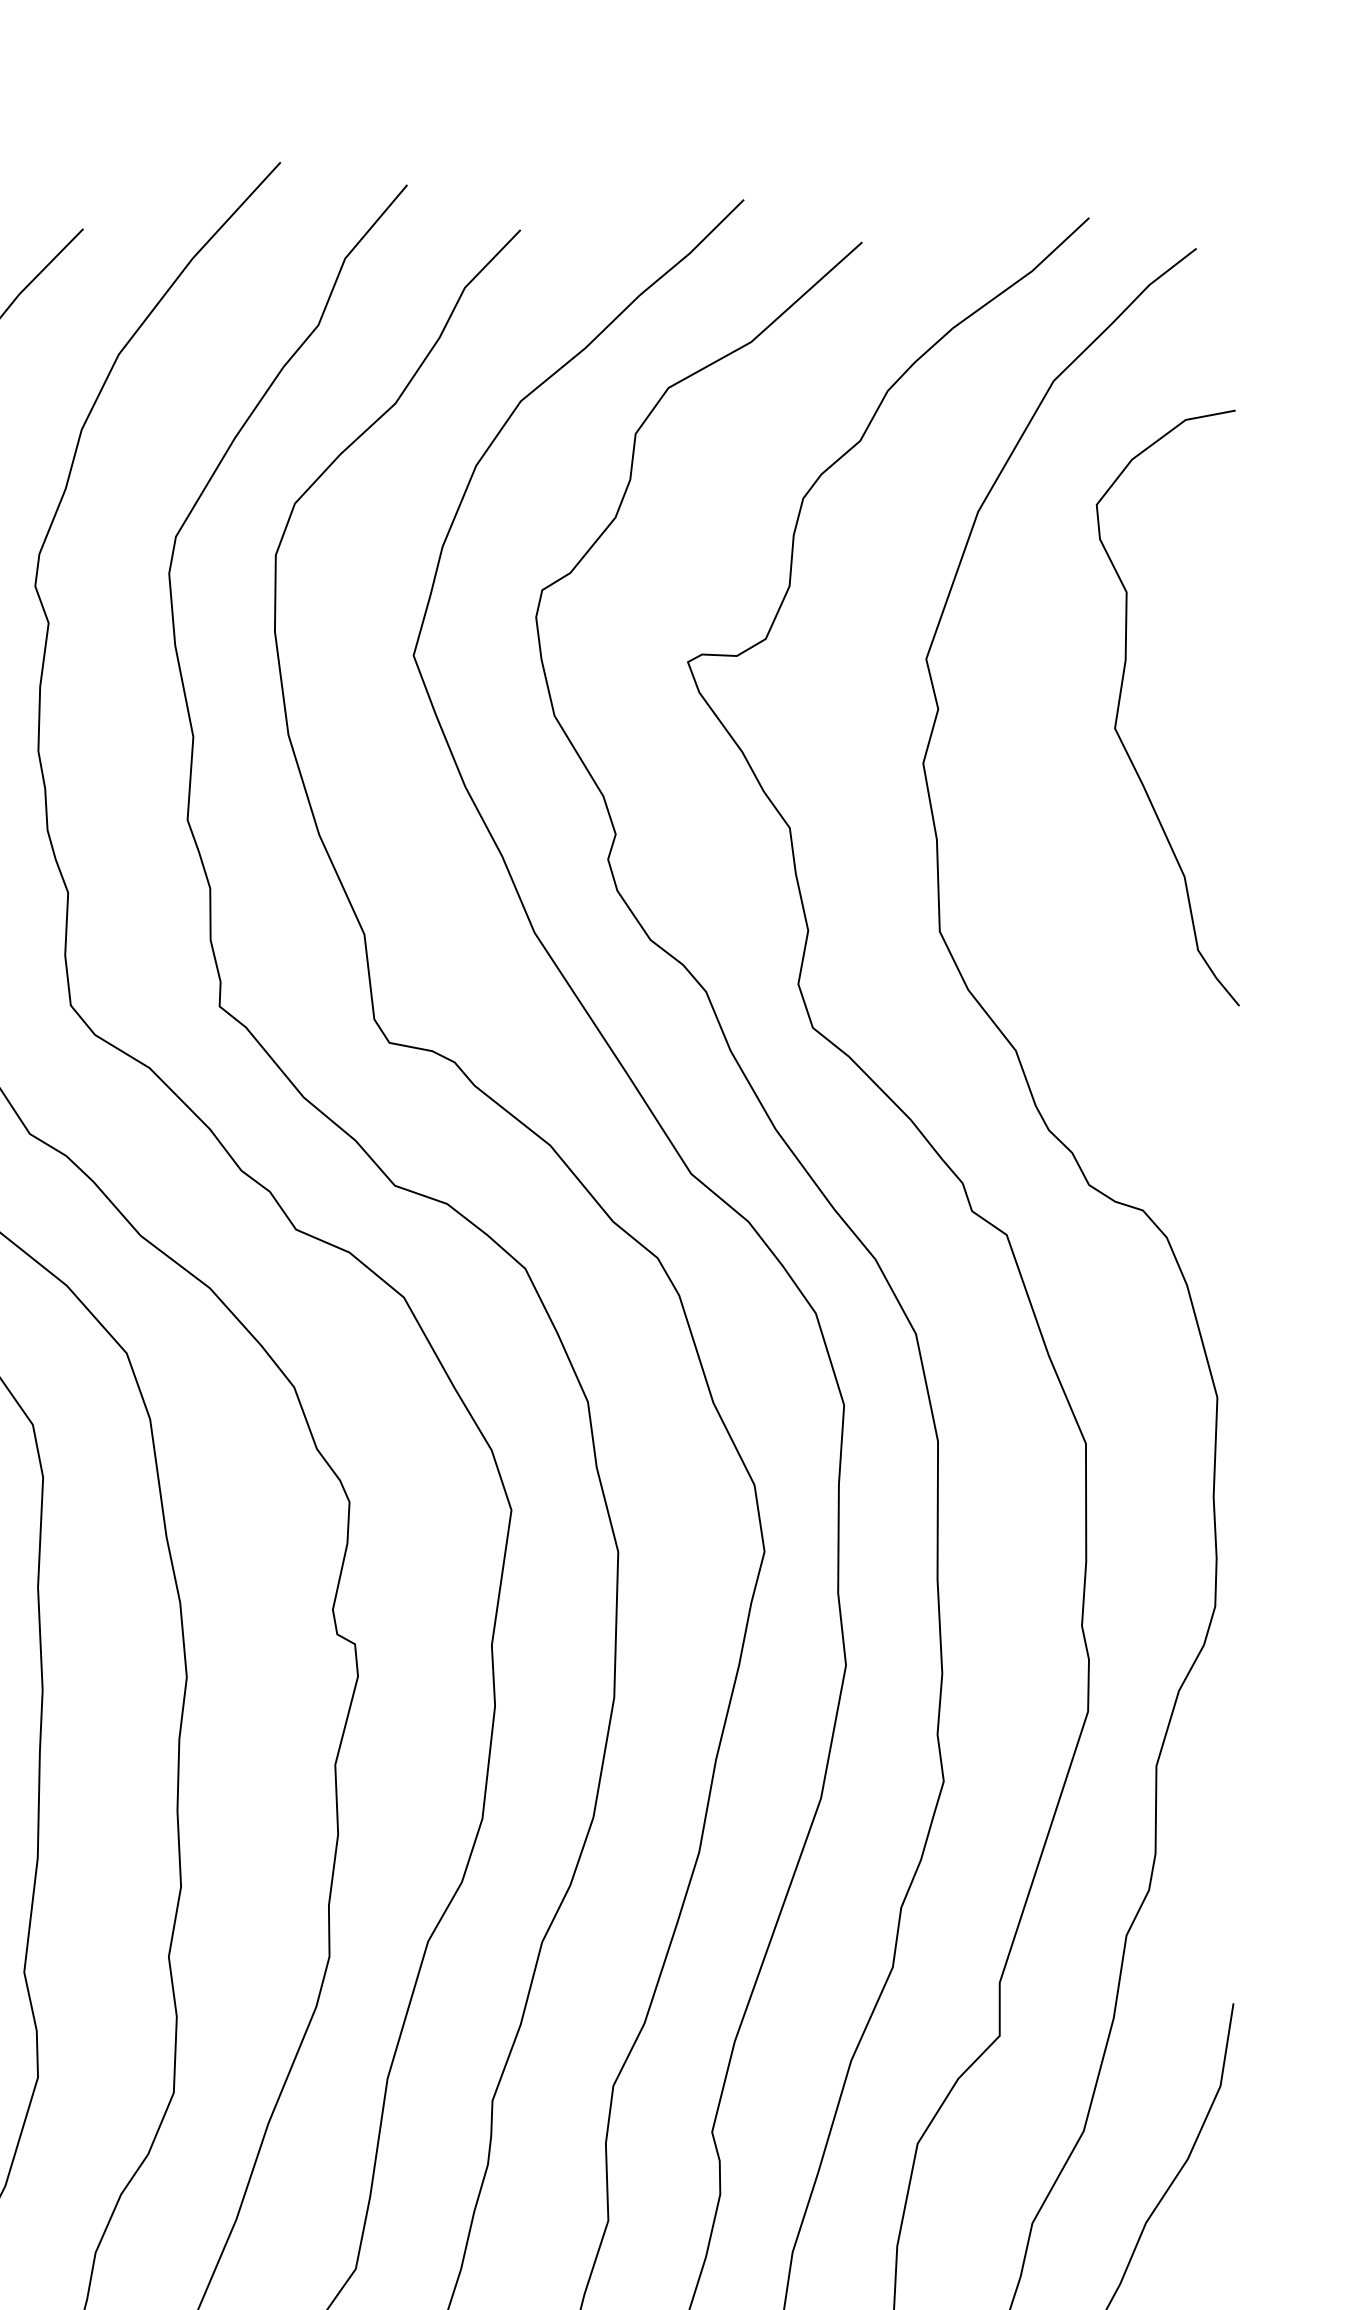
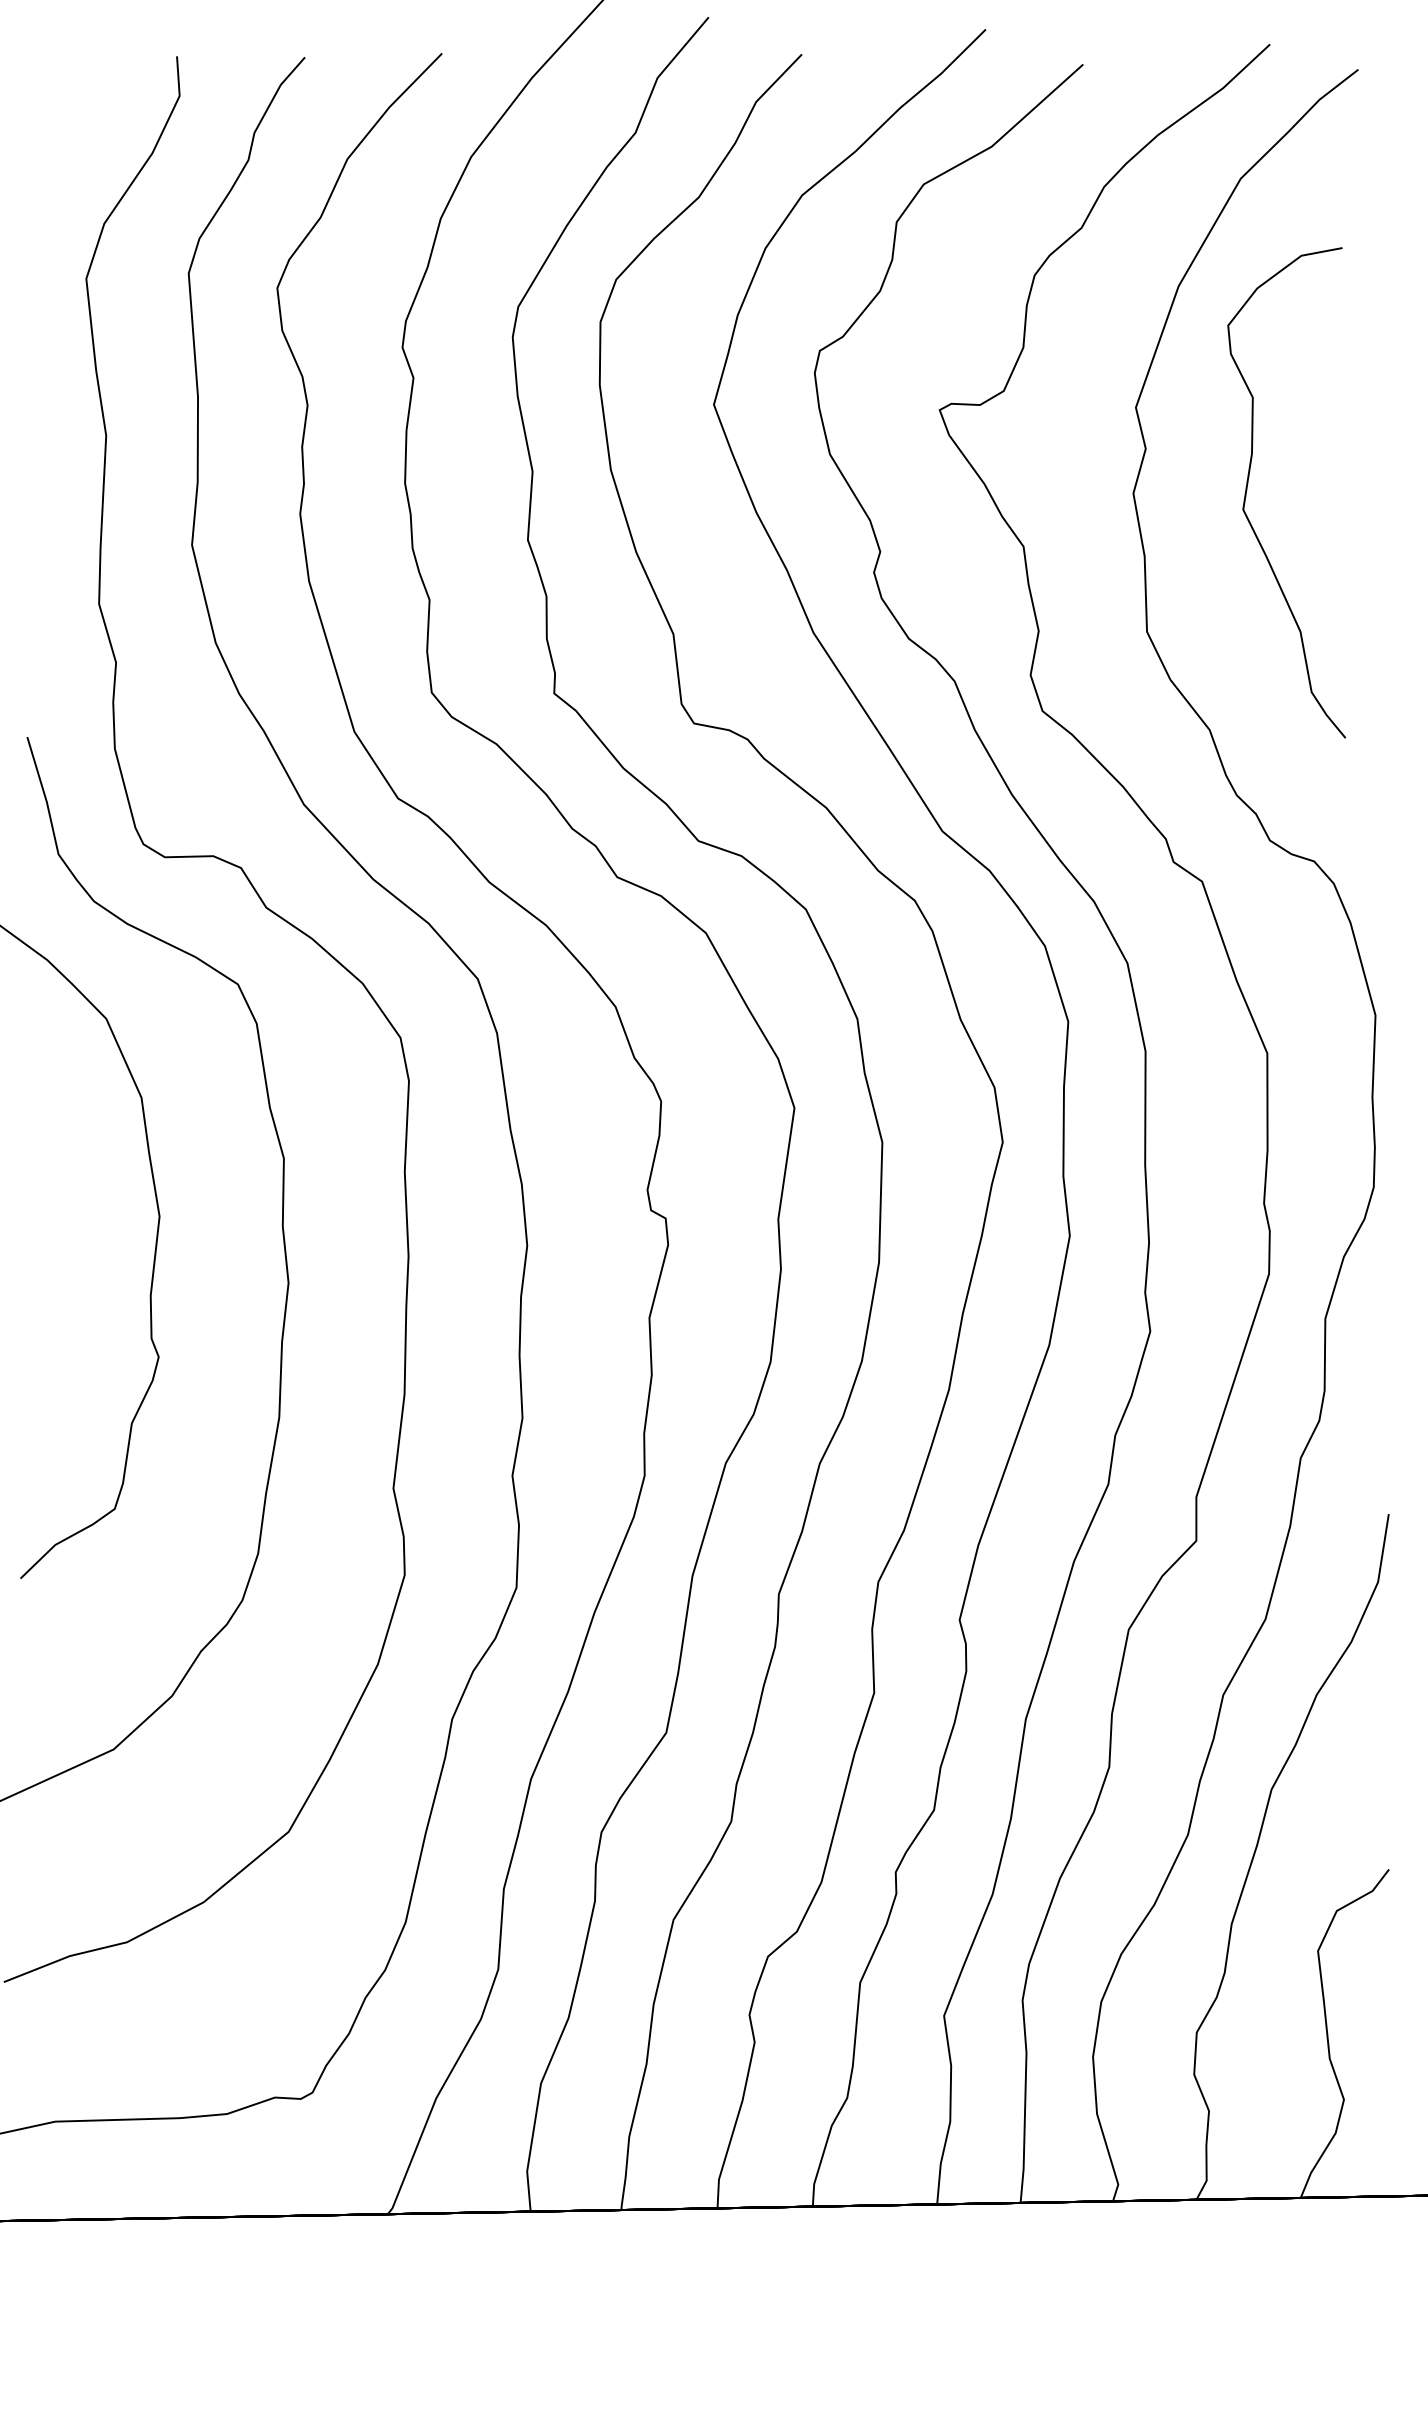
curve: (1121, 697) -> (1248, 484), moved

